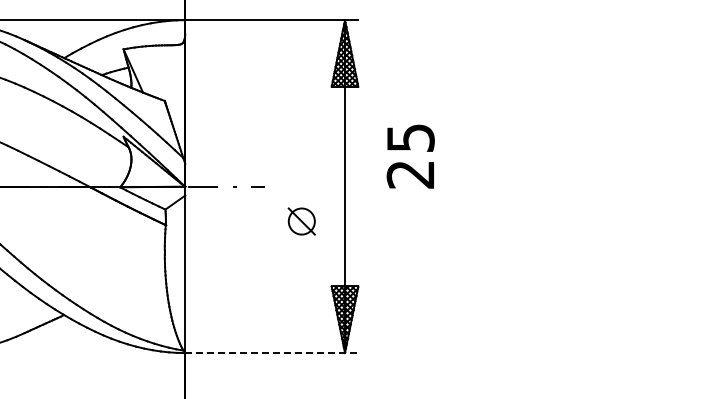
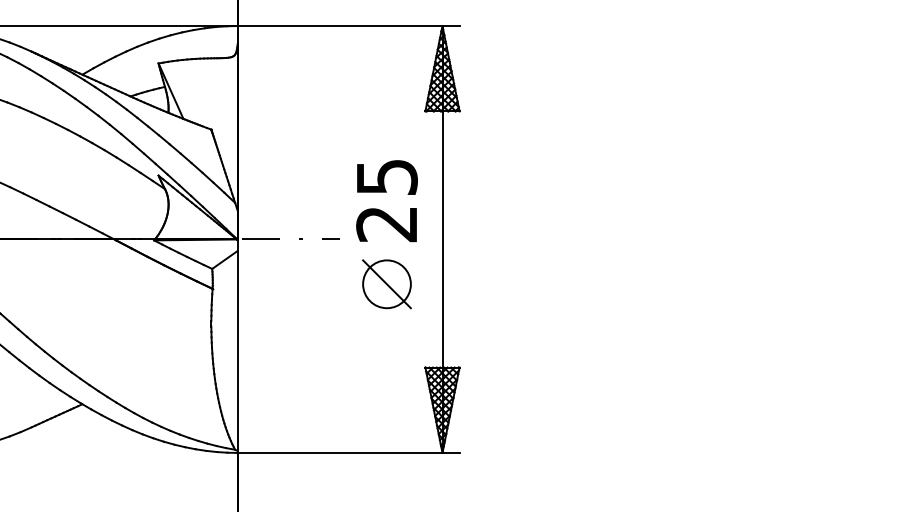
text: (410, 156) -> (386, 200), moved
part: (301, 221) -> (386, 284), size x1.43
line: (271, 353) -> (348, 453), dashed -> solid

